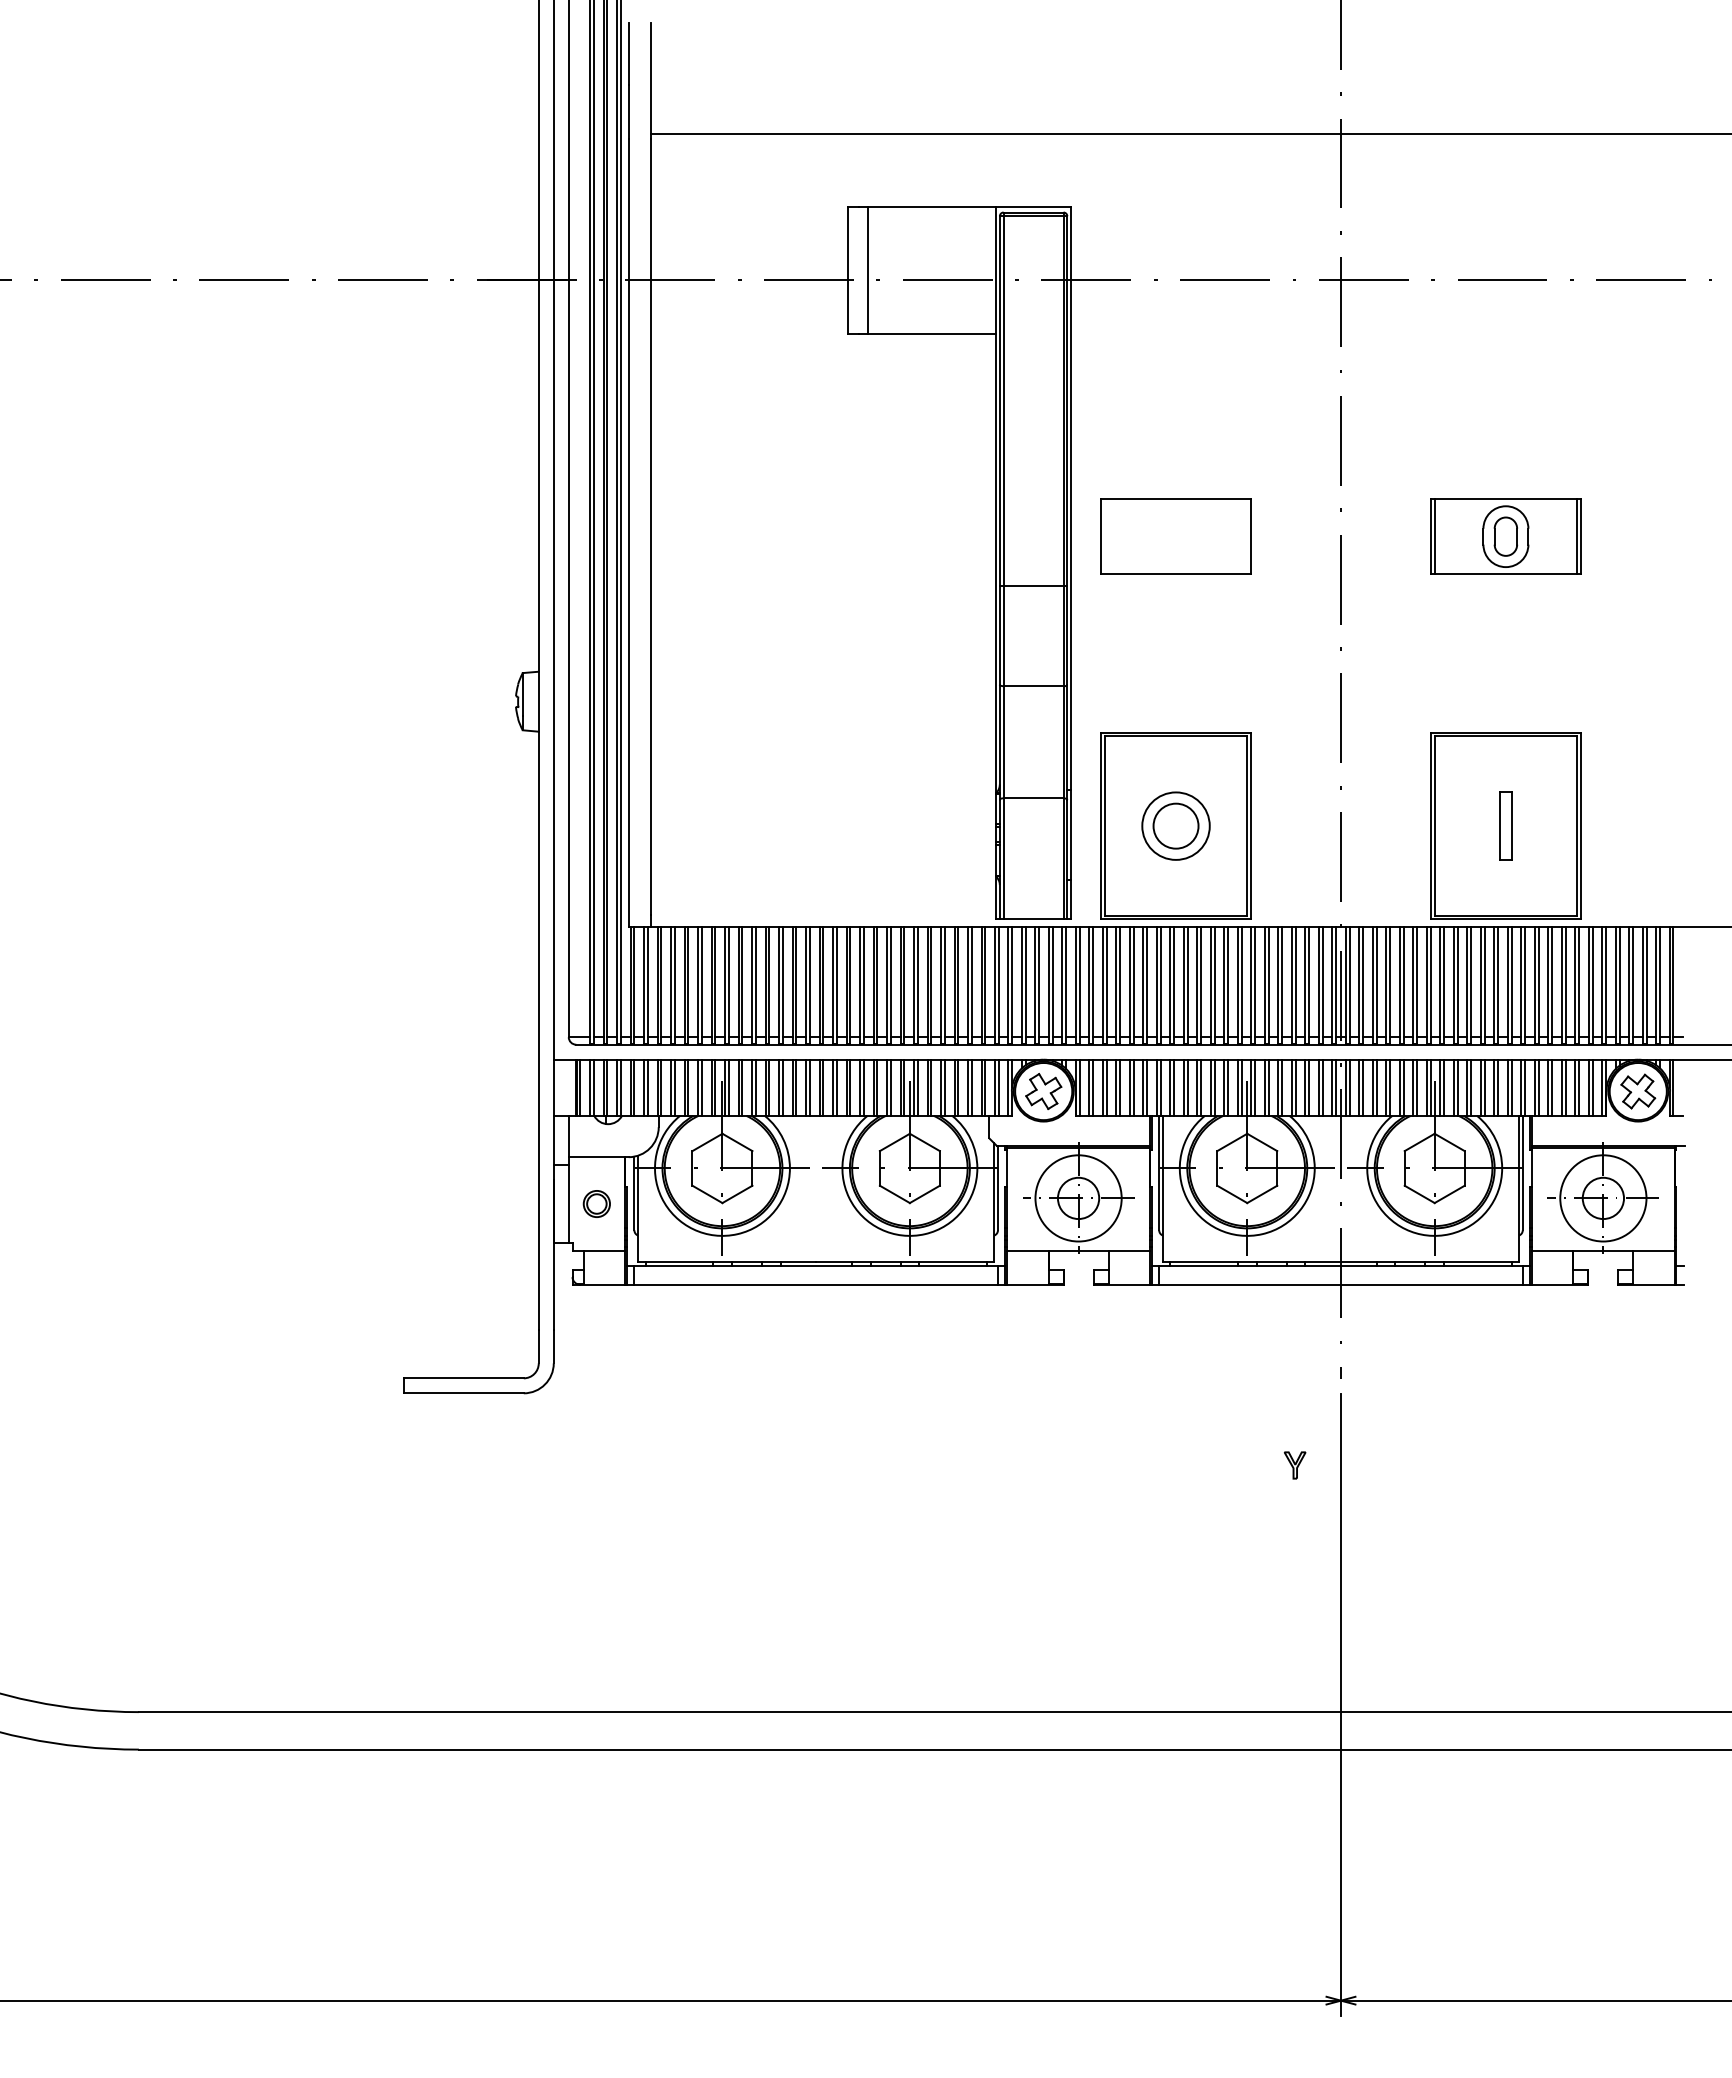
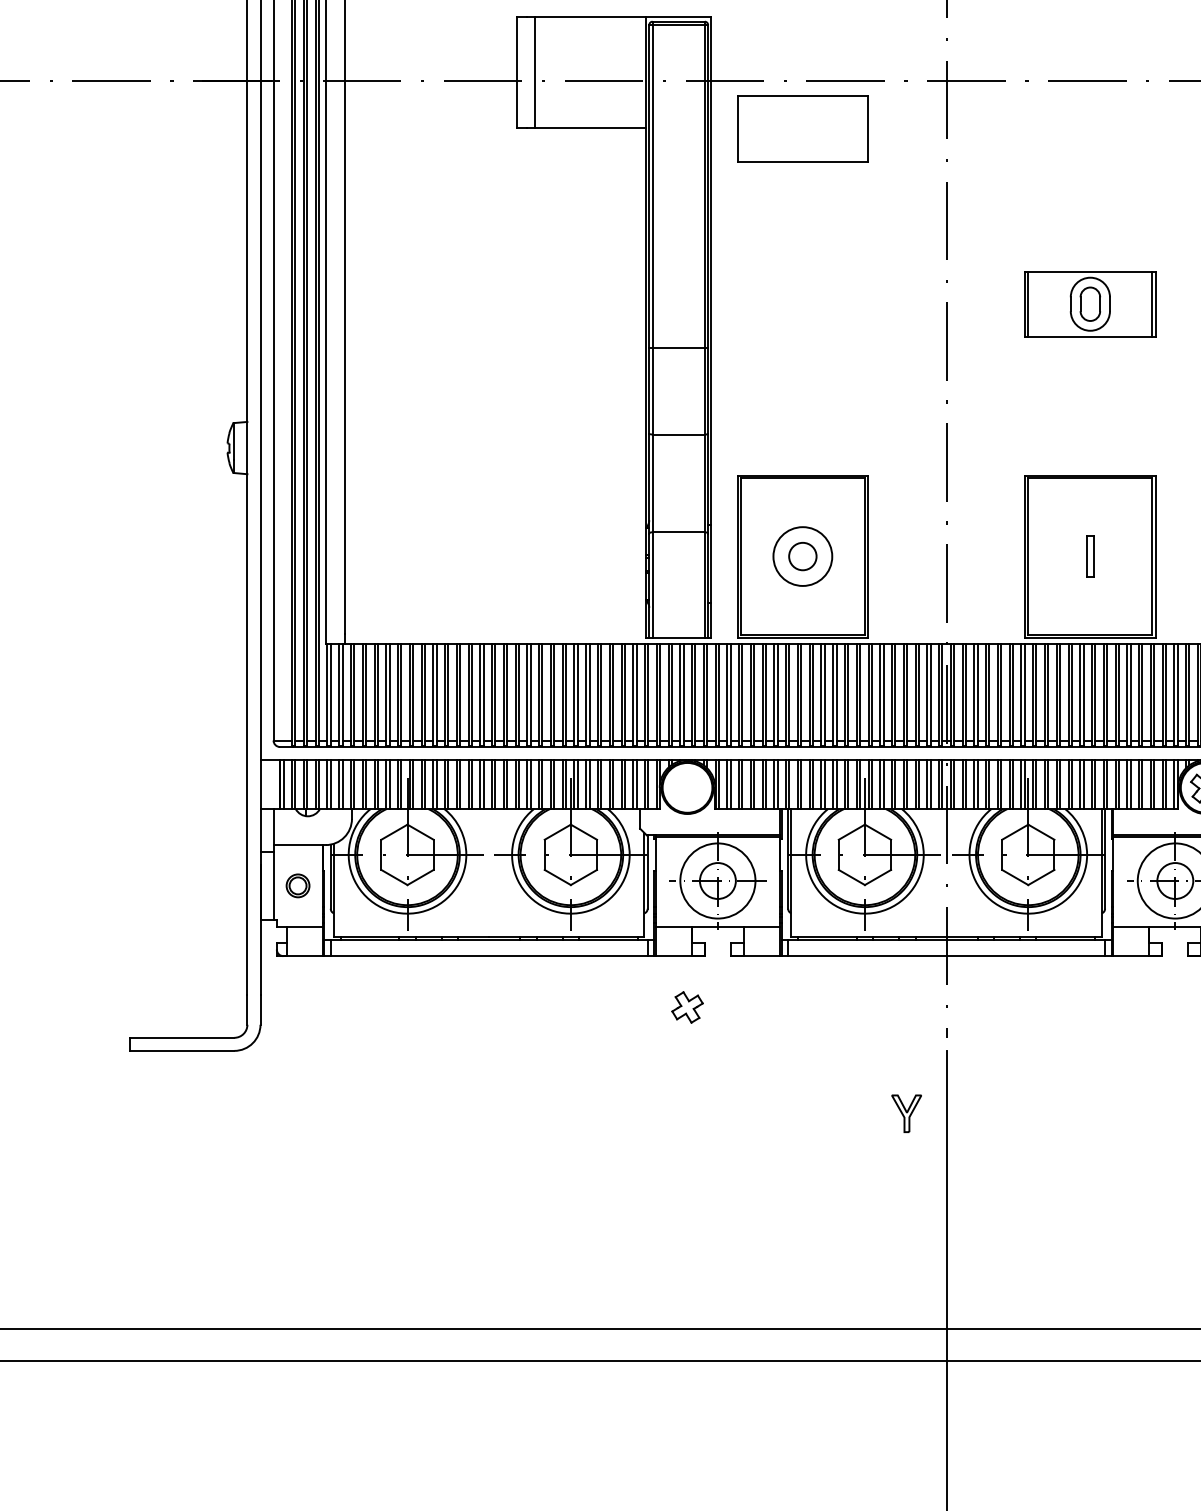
part: (1175, 536) -> (802, 128), moved
circle: (1175, 825) -> (802, 555), size x0.7
part: (1505, 825) -> (1090, 555), size x0.7
part: (1043, 1091) -> (687, 1007), moved
part: (1294, 1465) -> (906, 1113), size x1.6

